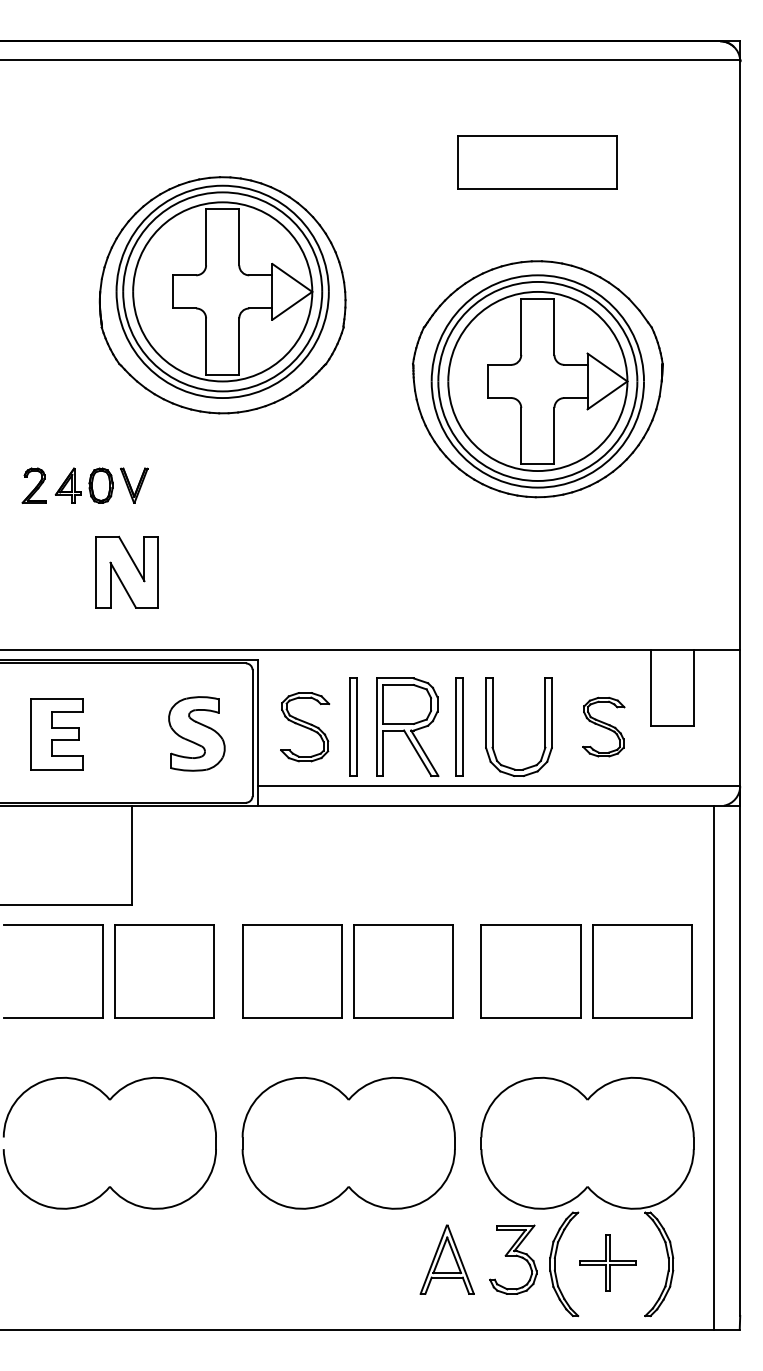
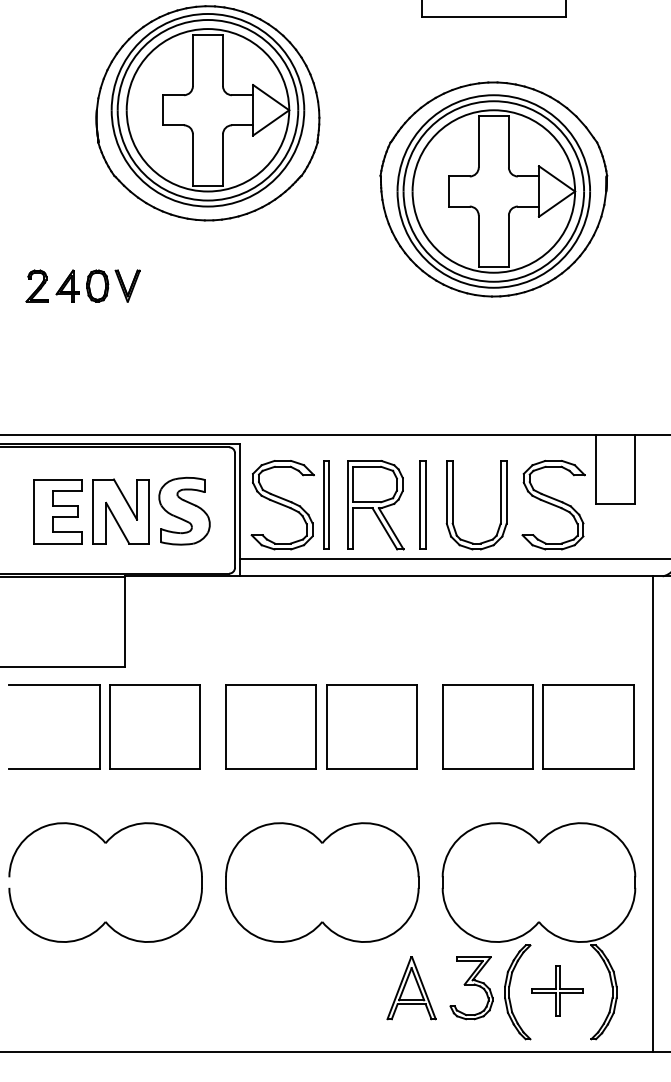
part: (126, 571) -> (120, 510), moved
part: (304, 726) -> (282, 504), size x1.43
part: (603, 726) -> (553, 504), size x1.67

